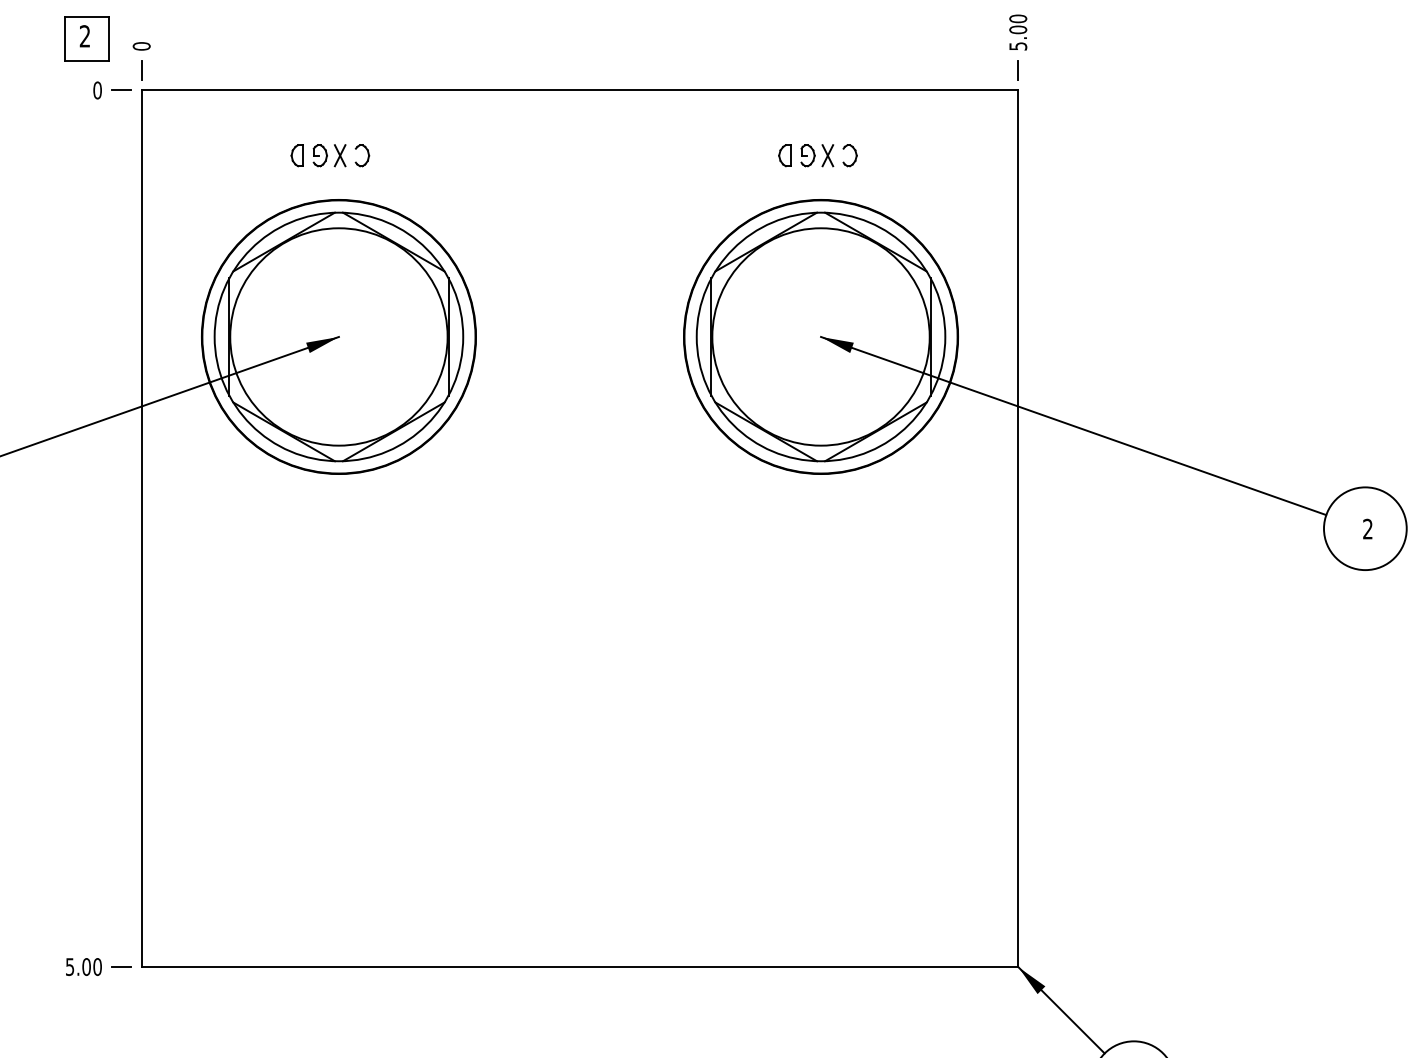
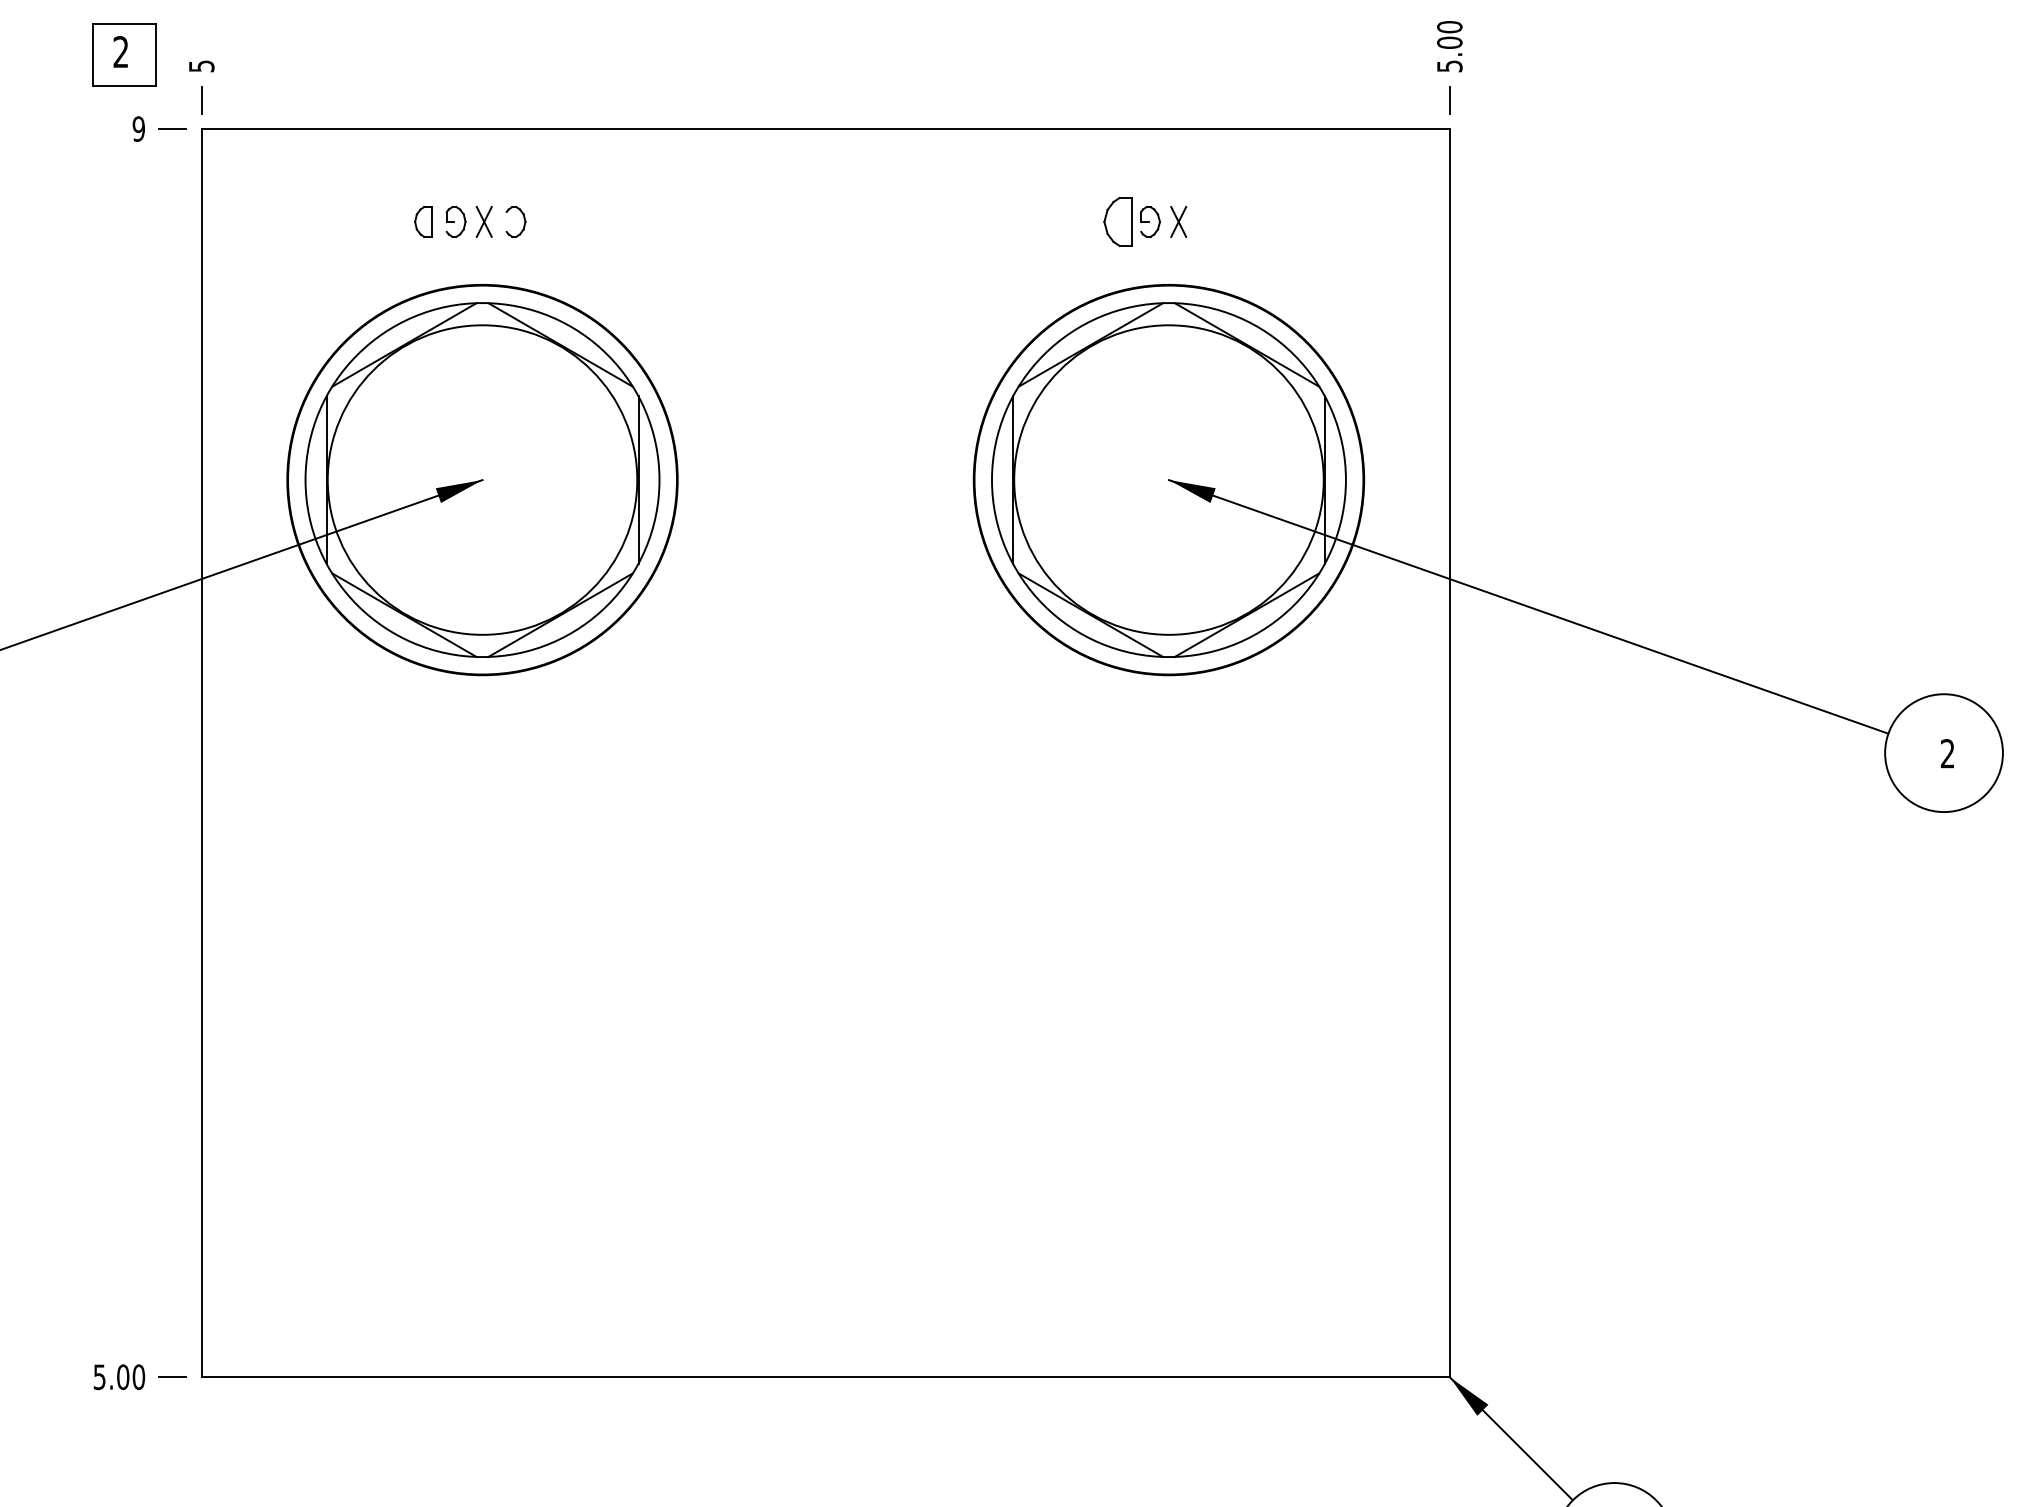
text: (141, 46) -> (201, 66), 0 -> 5
text: (97, 90) -> (138, 128), 0 -> 9
part: (784, 155) -> (1117, 221), size x1.6
part: (855, 155) -> (1218, 221), removed

